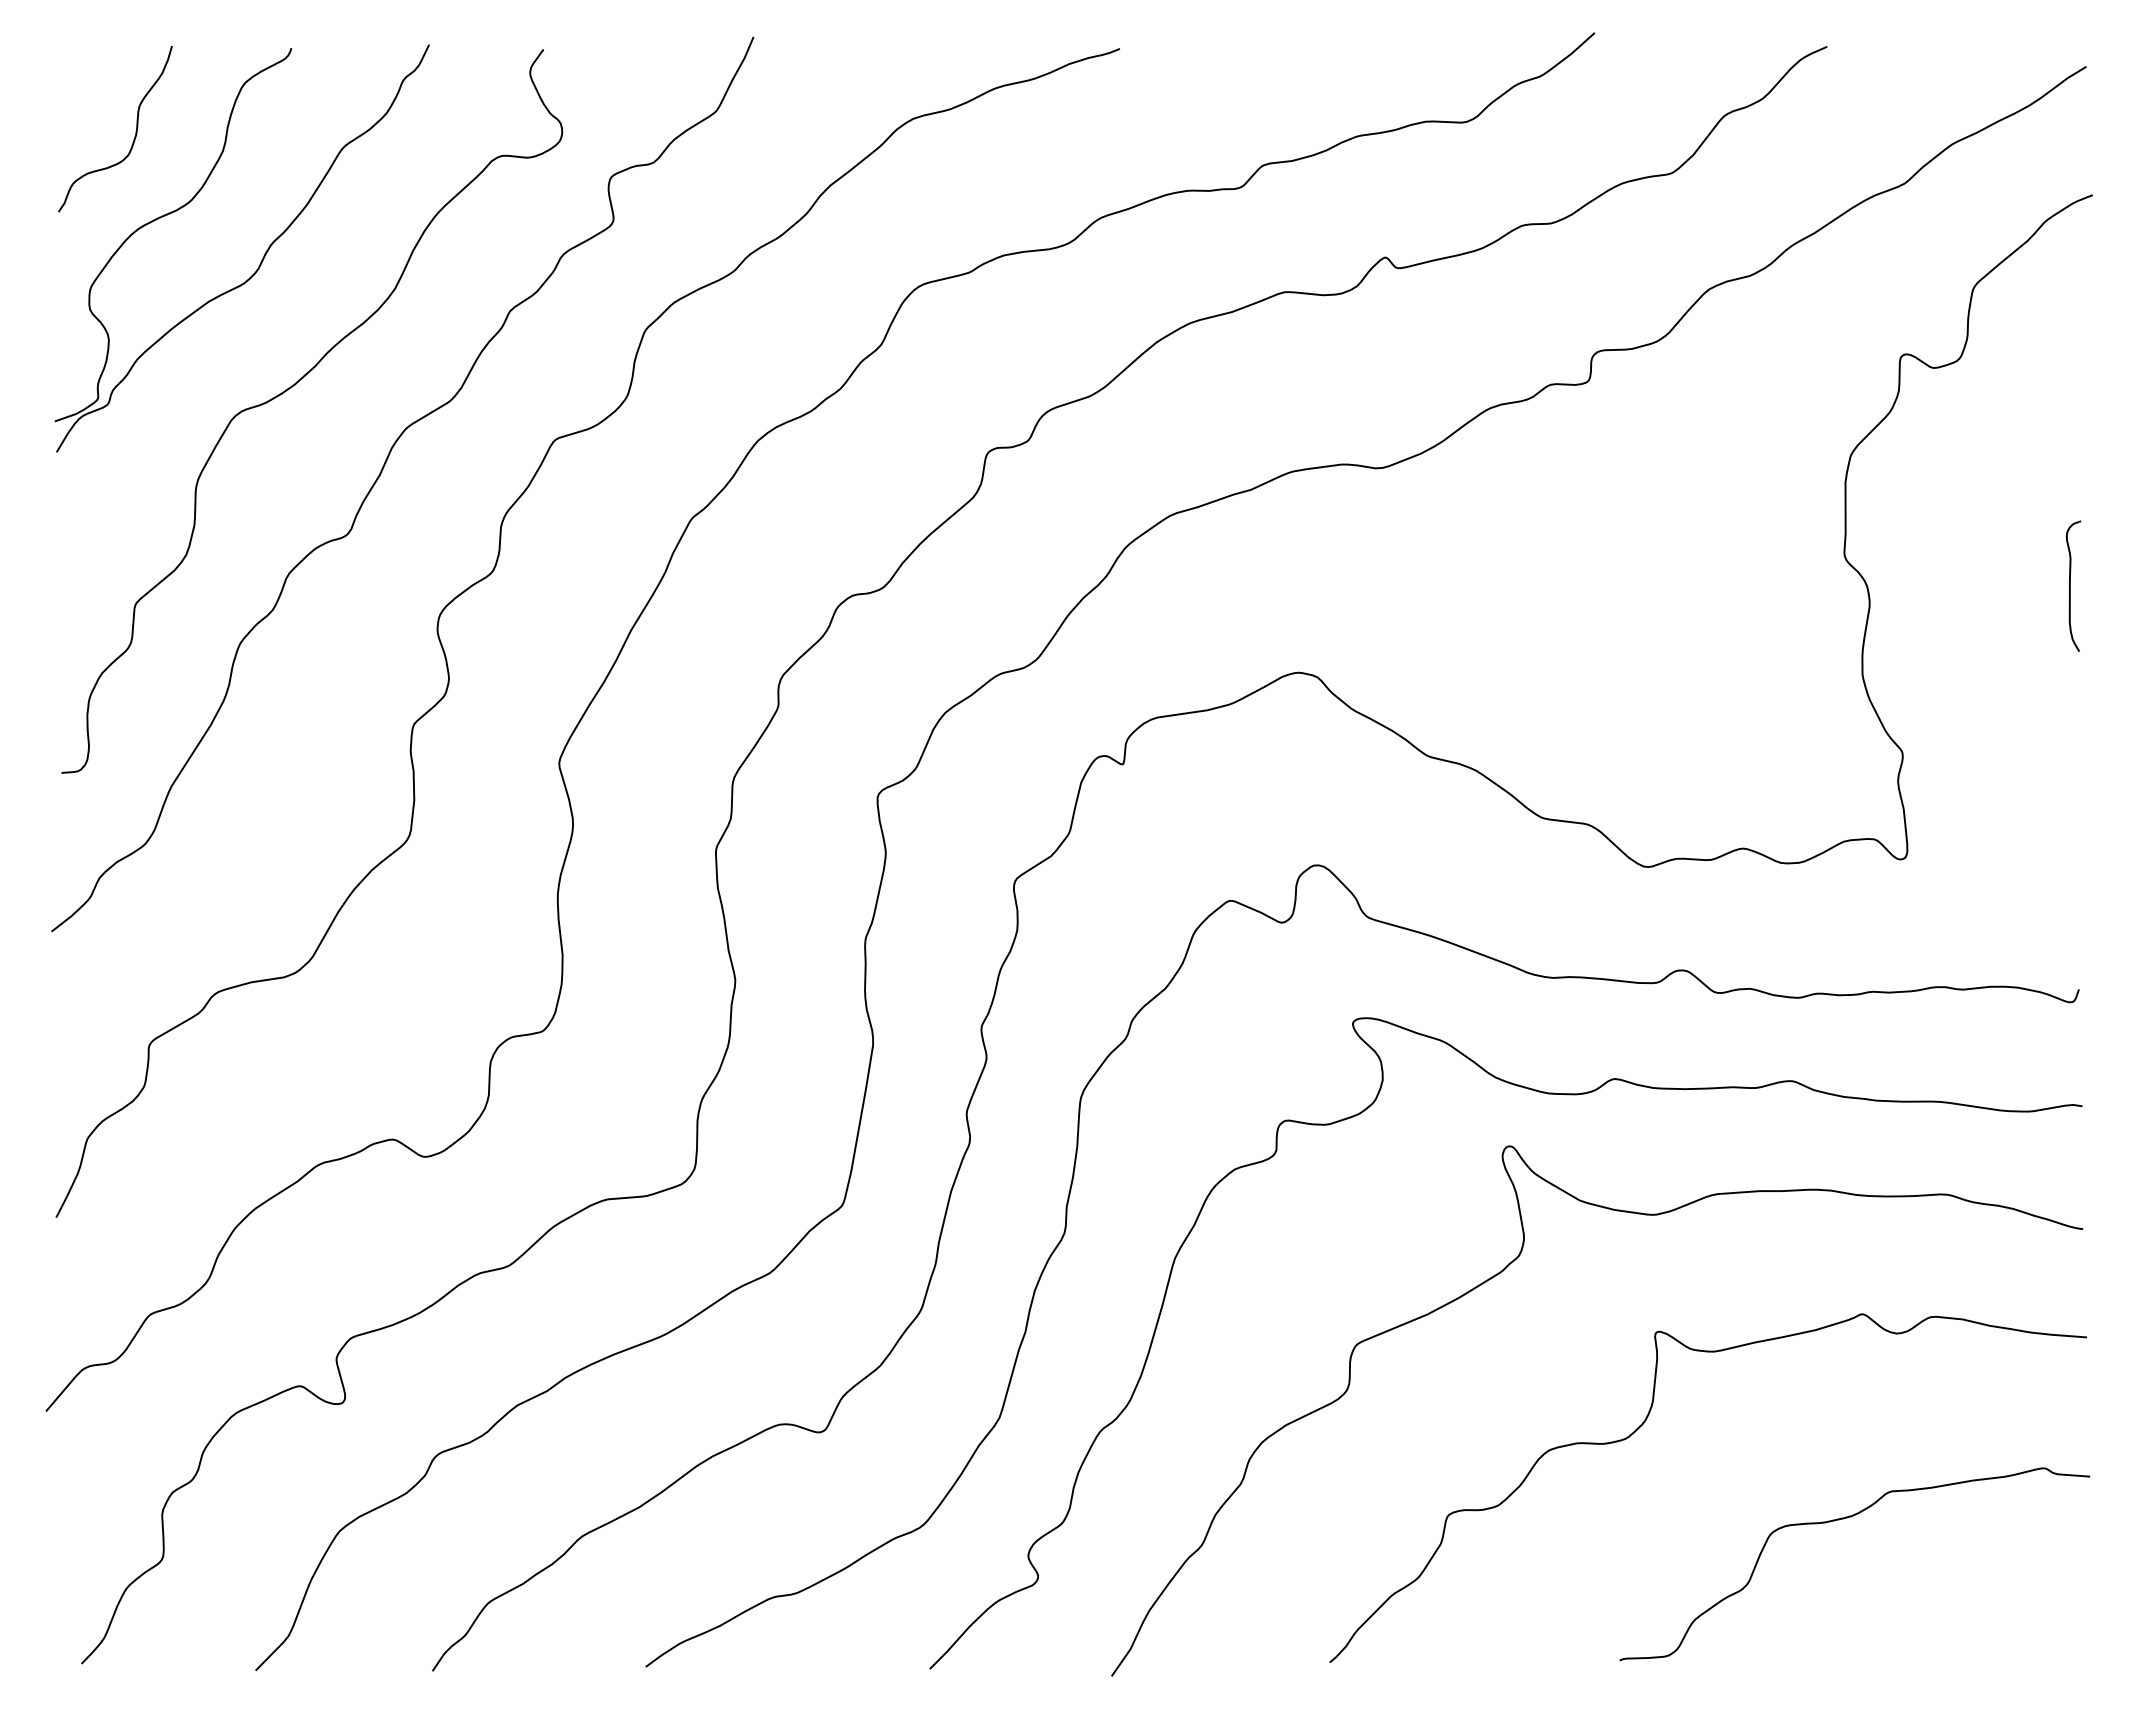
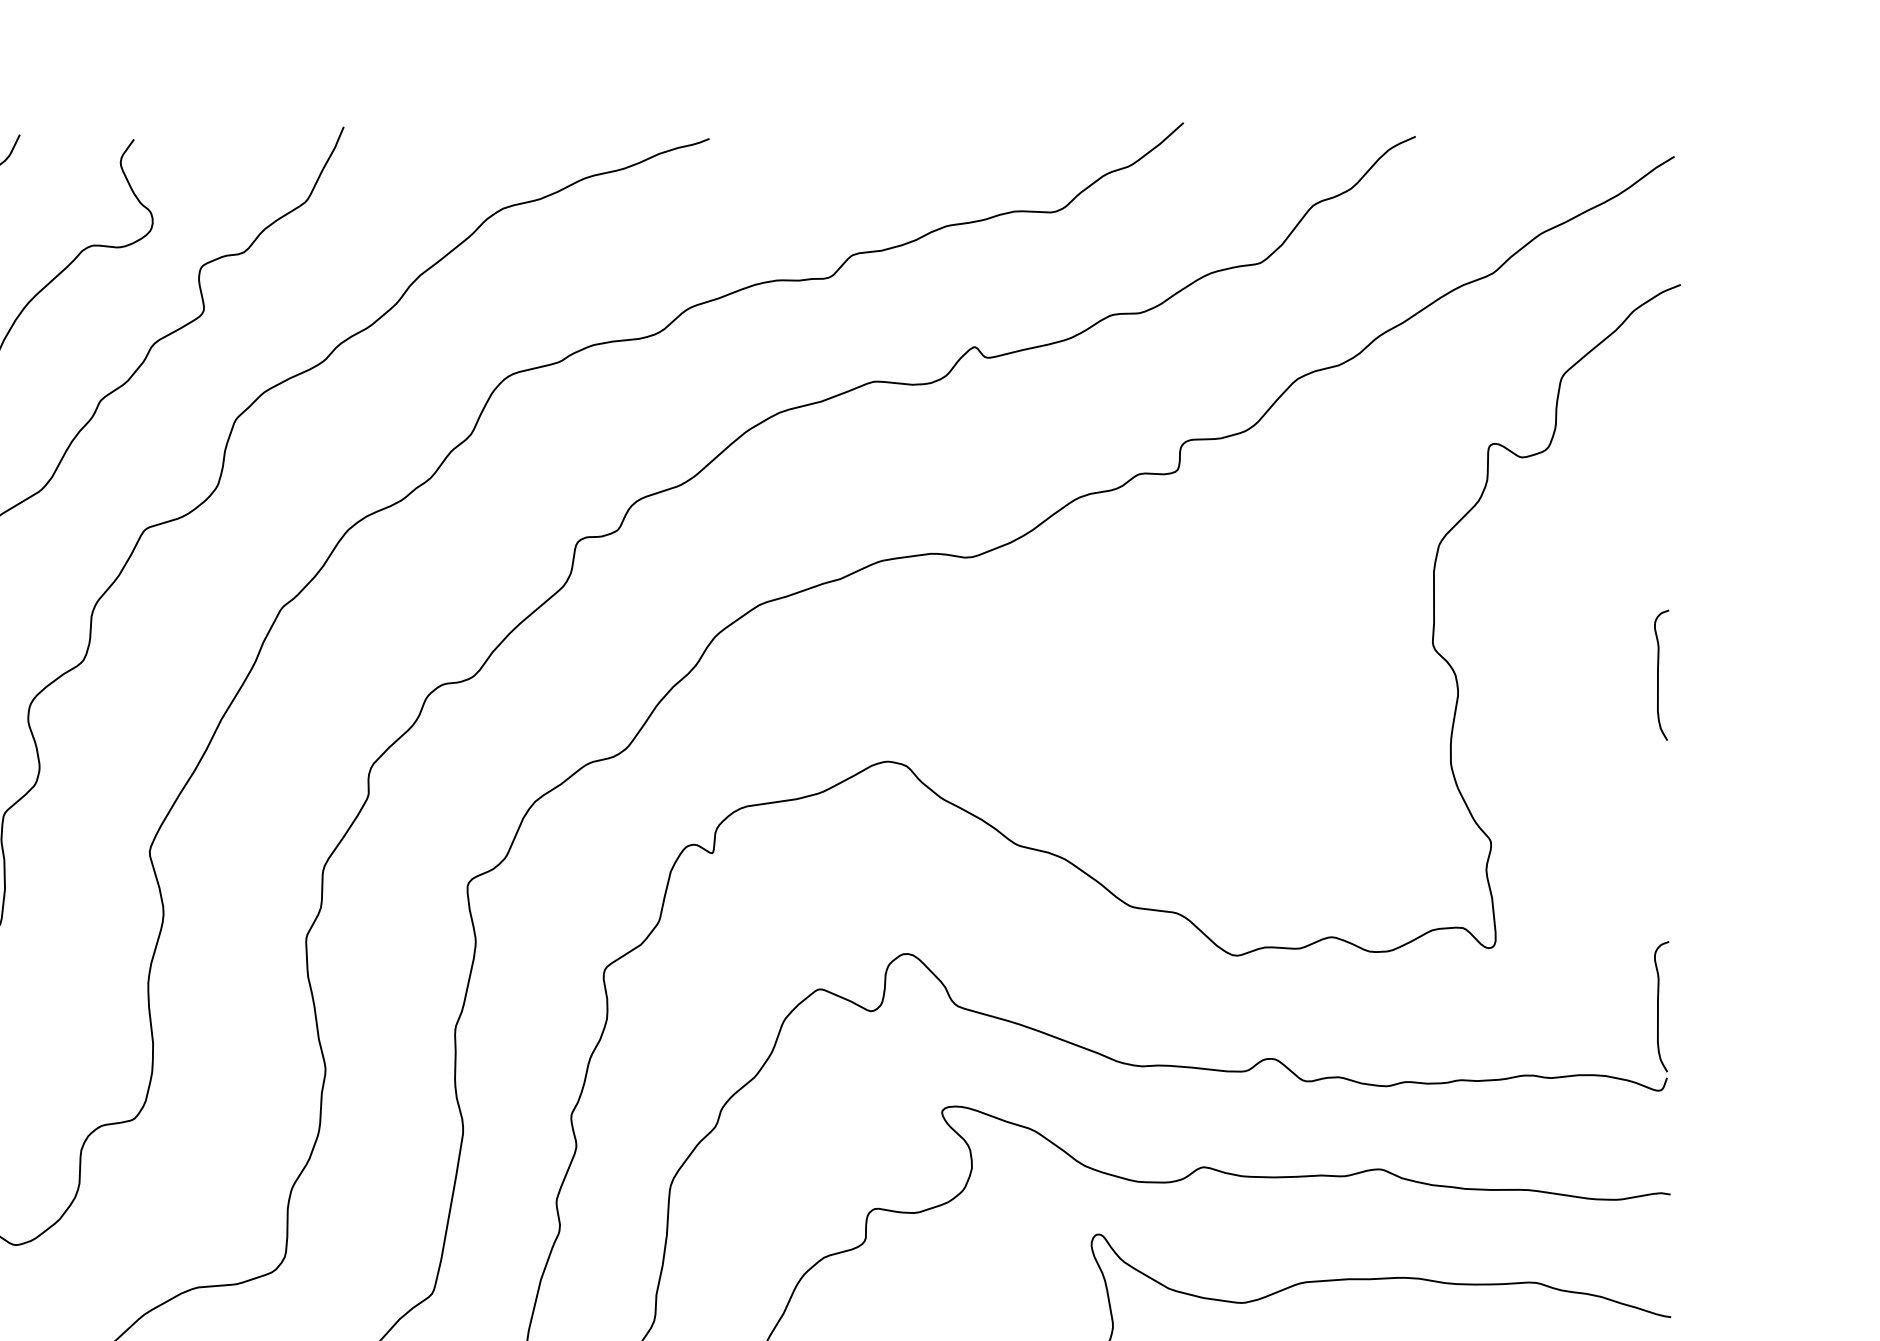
curve: (2070, 917) -> (1658, 1006), added

